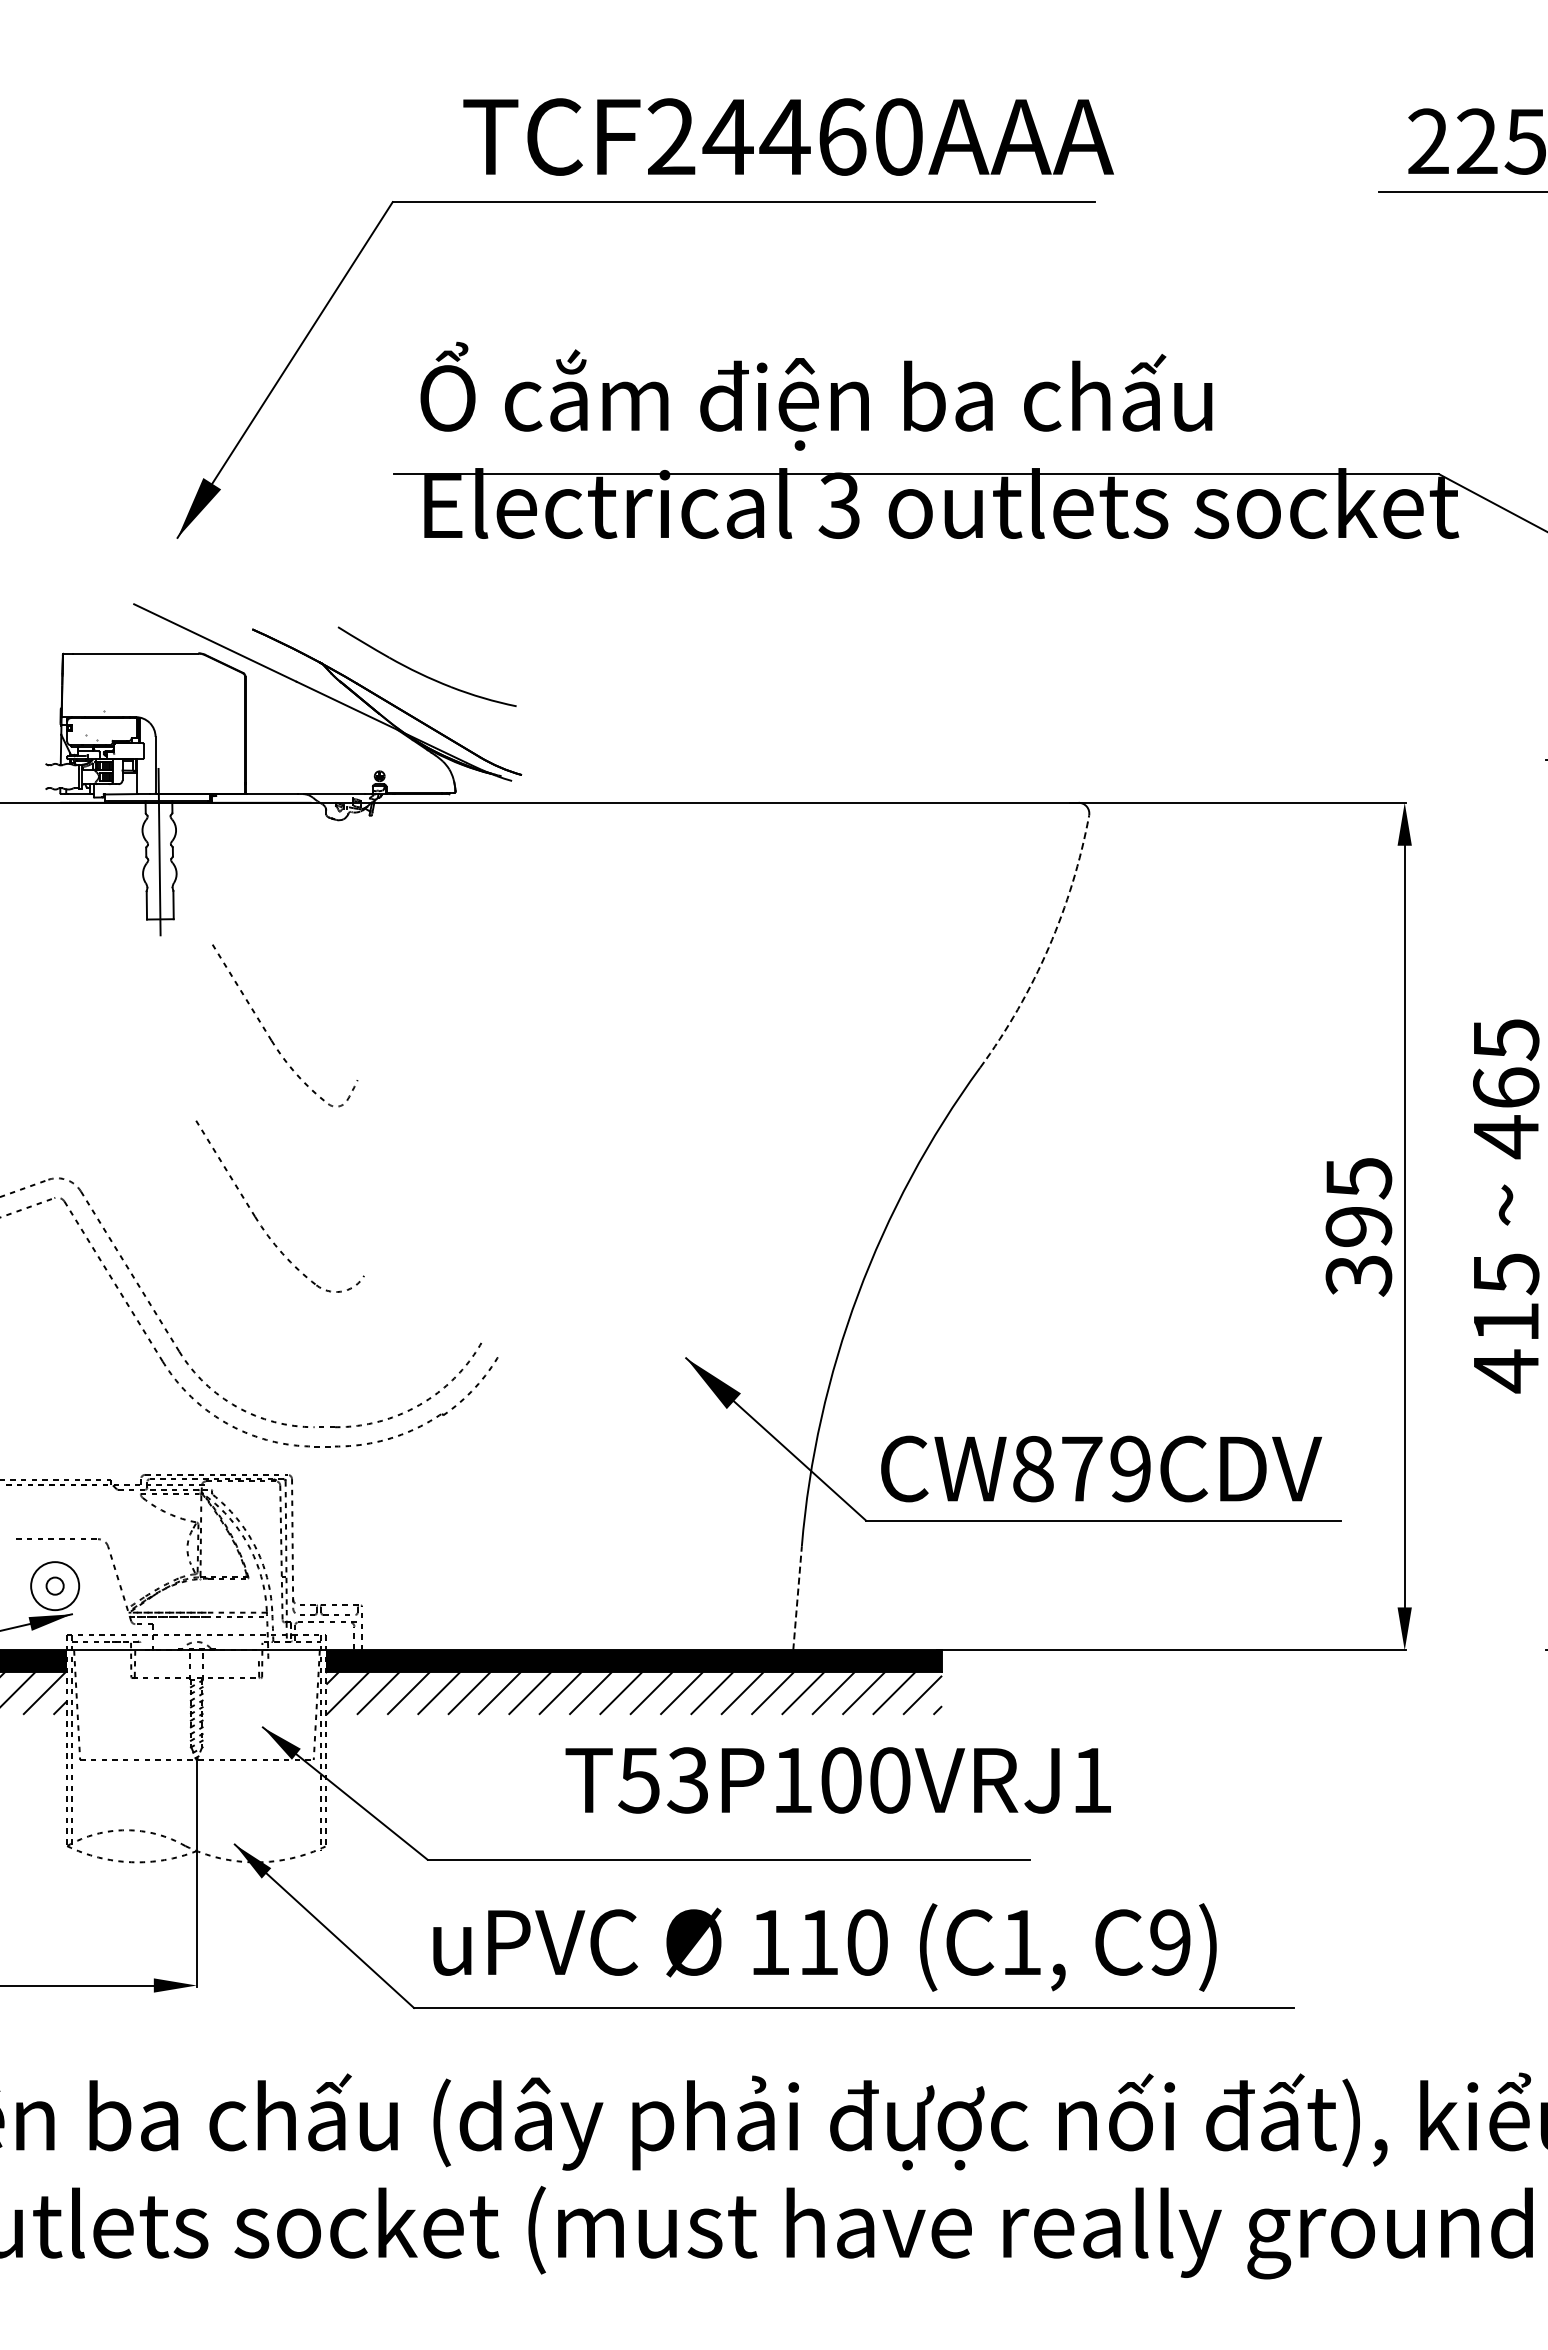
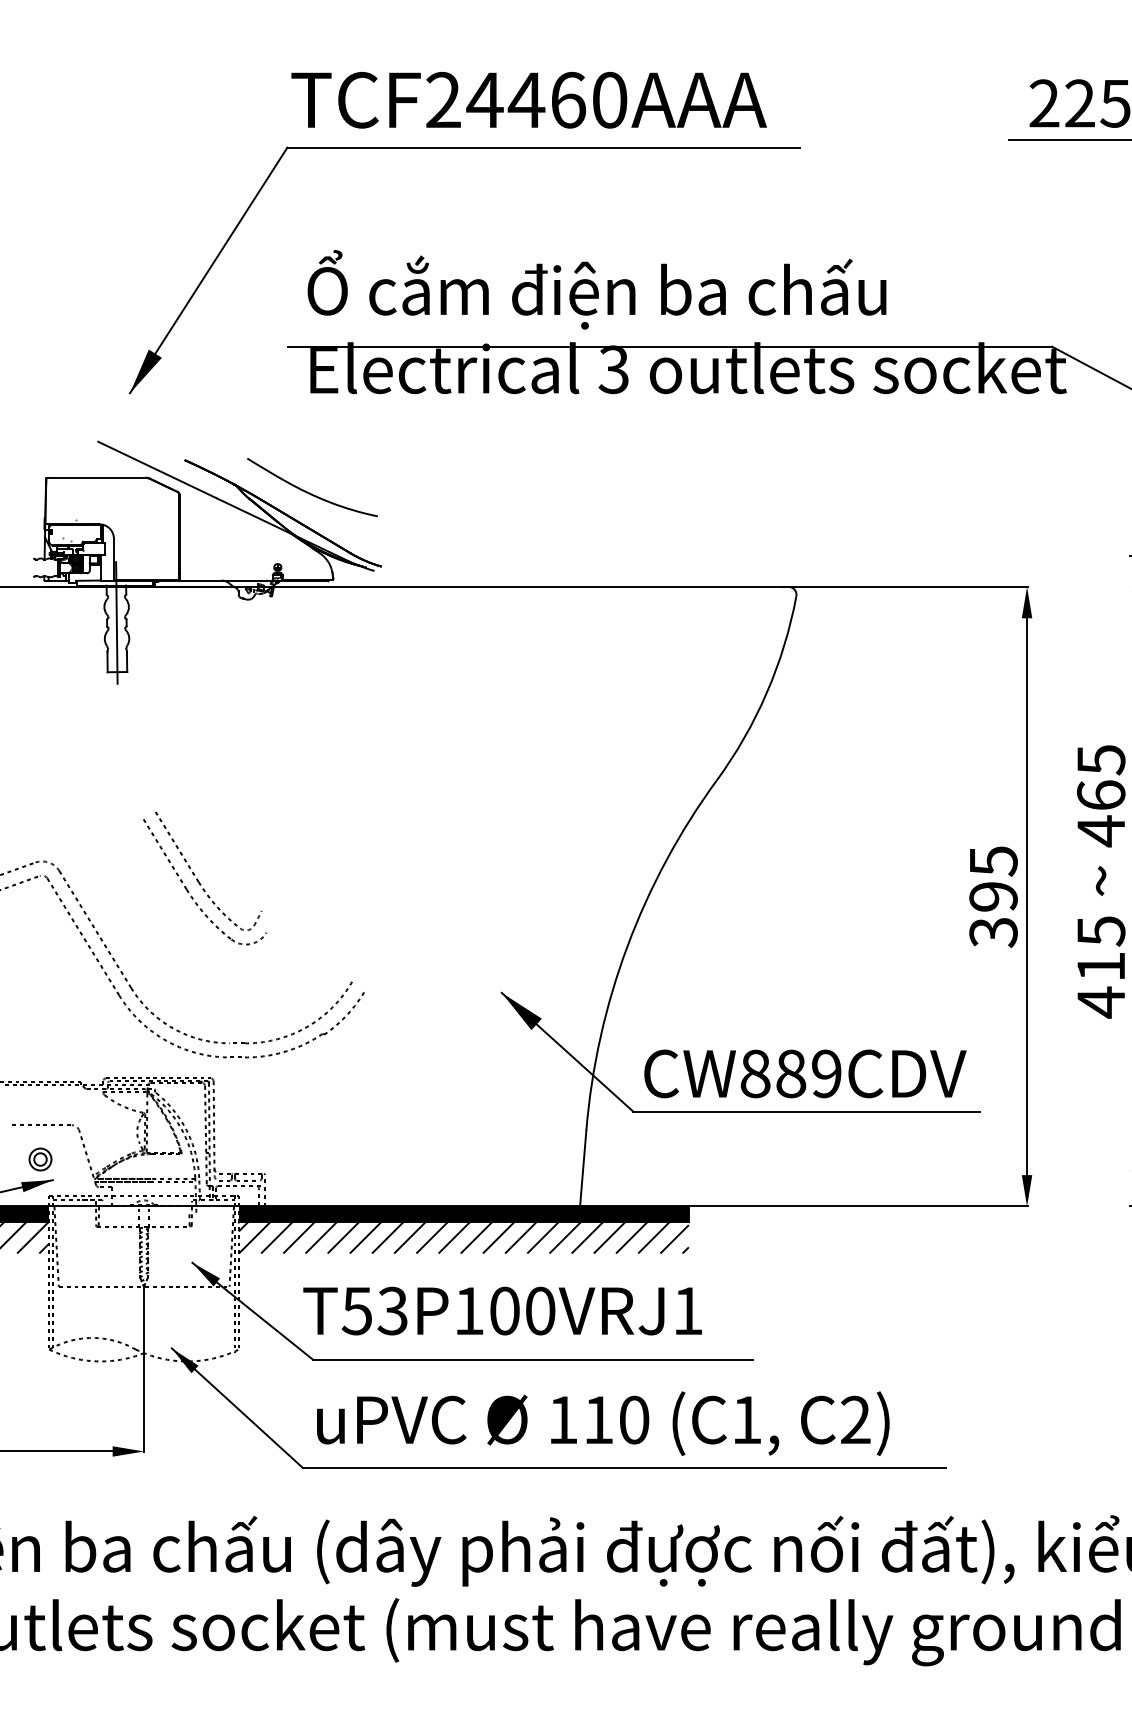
text: (788, 136) -> (529, 99), moved
arc: (1048, 947) -> (766, 692), dashed -> solid
part: (270, 1036) -> (197, 879), moved
text: (1082, 1469) -> (791, 1074), CW879CDV -> CW889CDV
circle: (55, 1586) -> (40, 1159), size x0.62
line: (797, 1597) -> (583, 1167), dashed -> solid
text: (837, 1780) -> (502, 1311), moved
text: (1170, 1942) -> (855, 1420), C9) -> C2)

